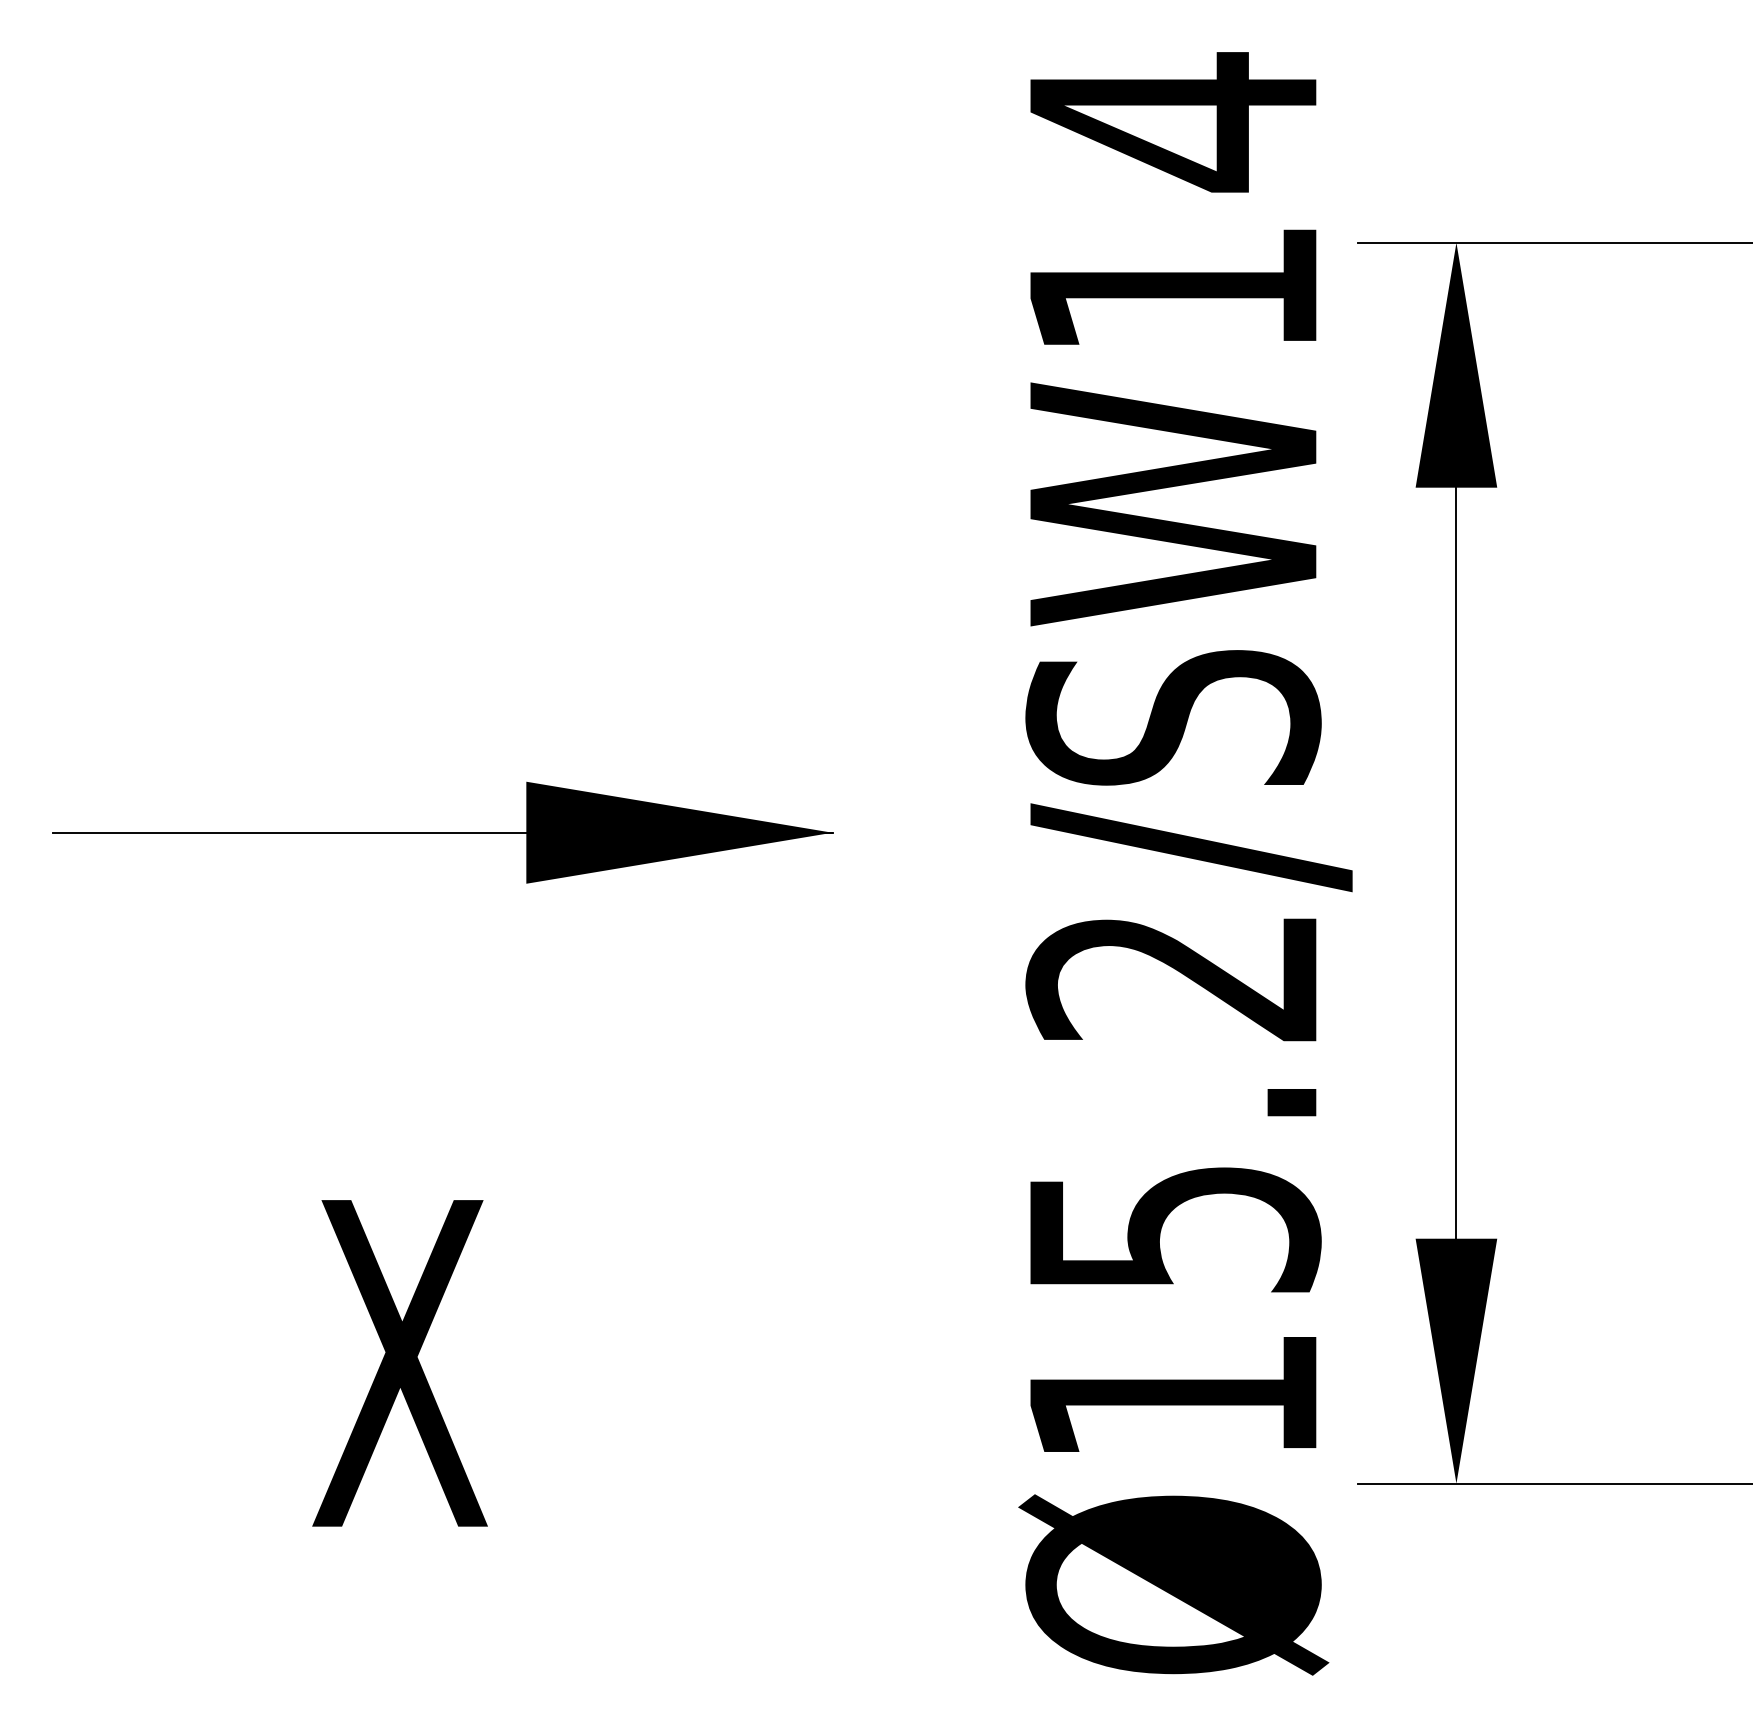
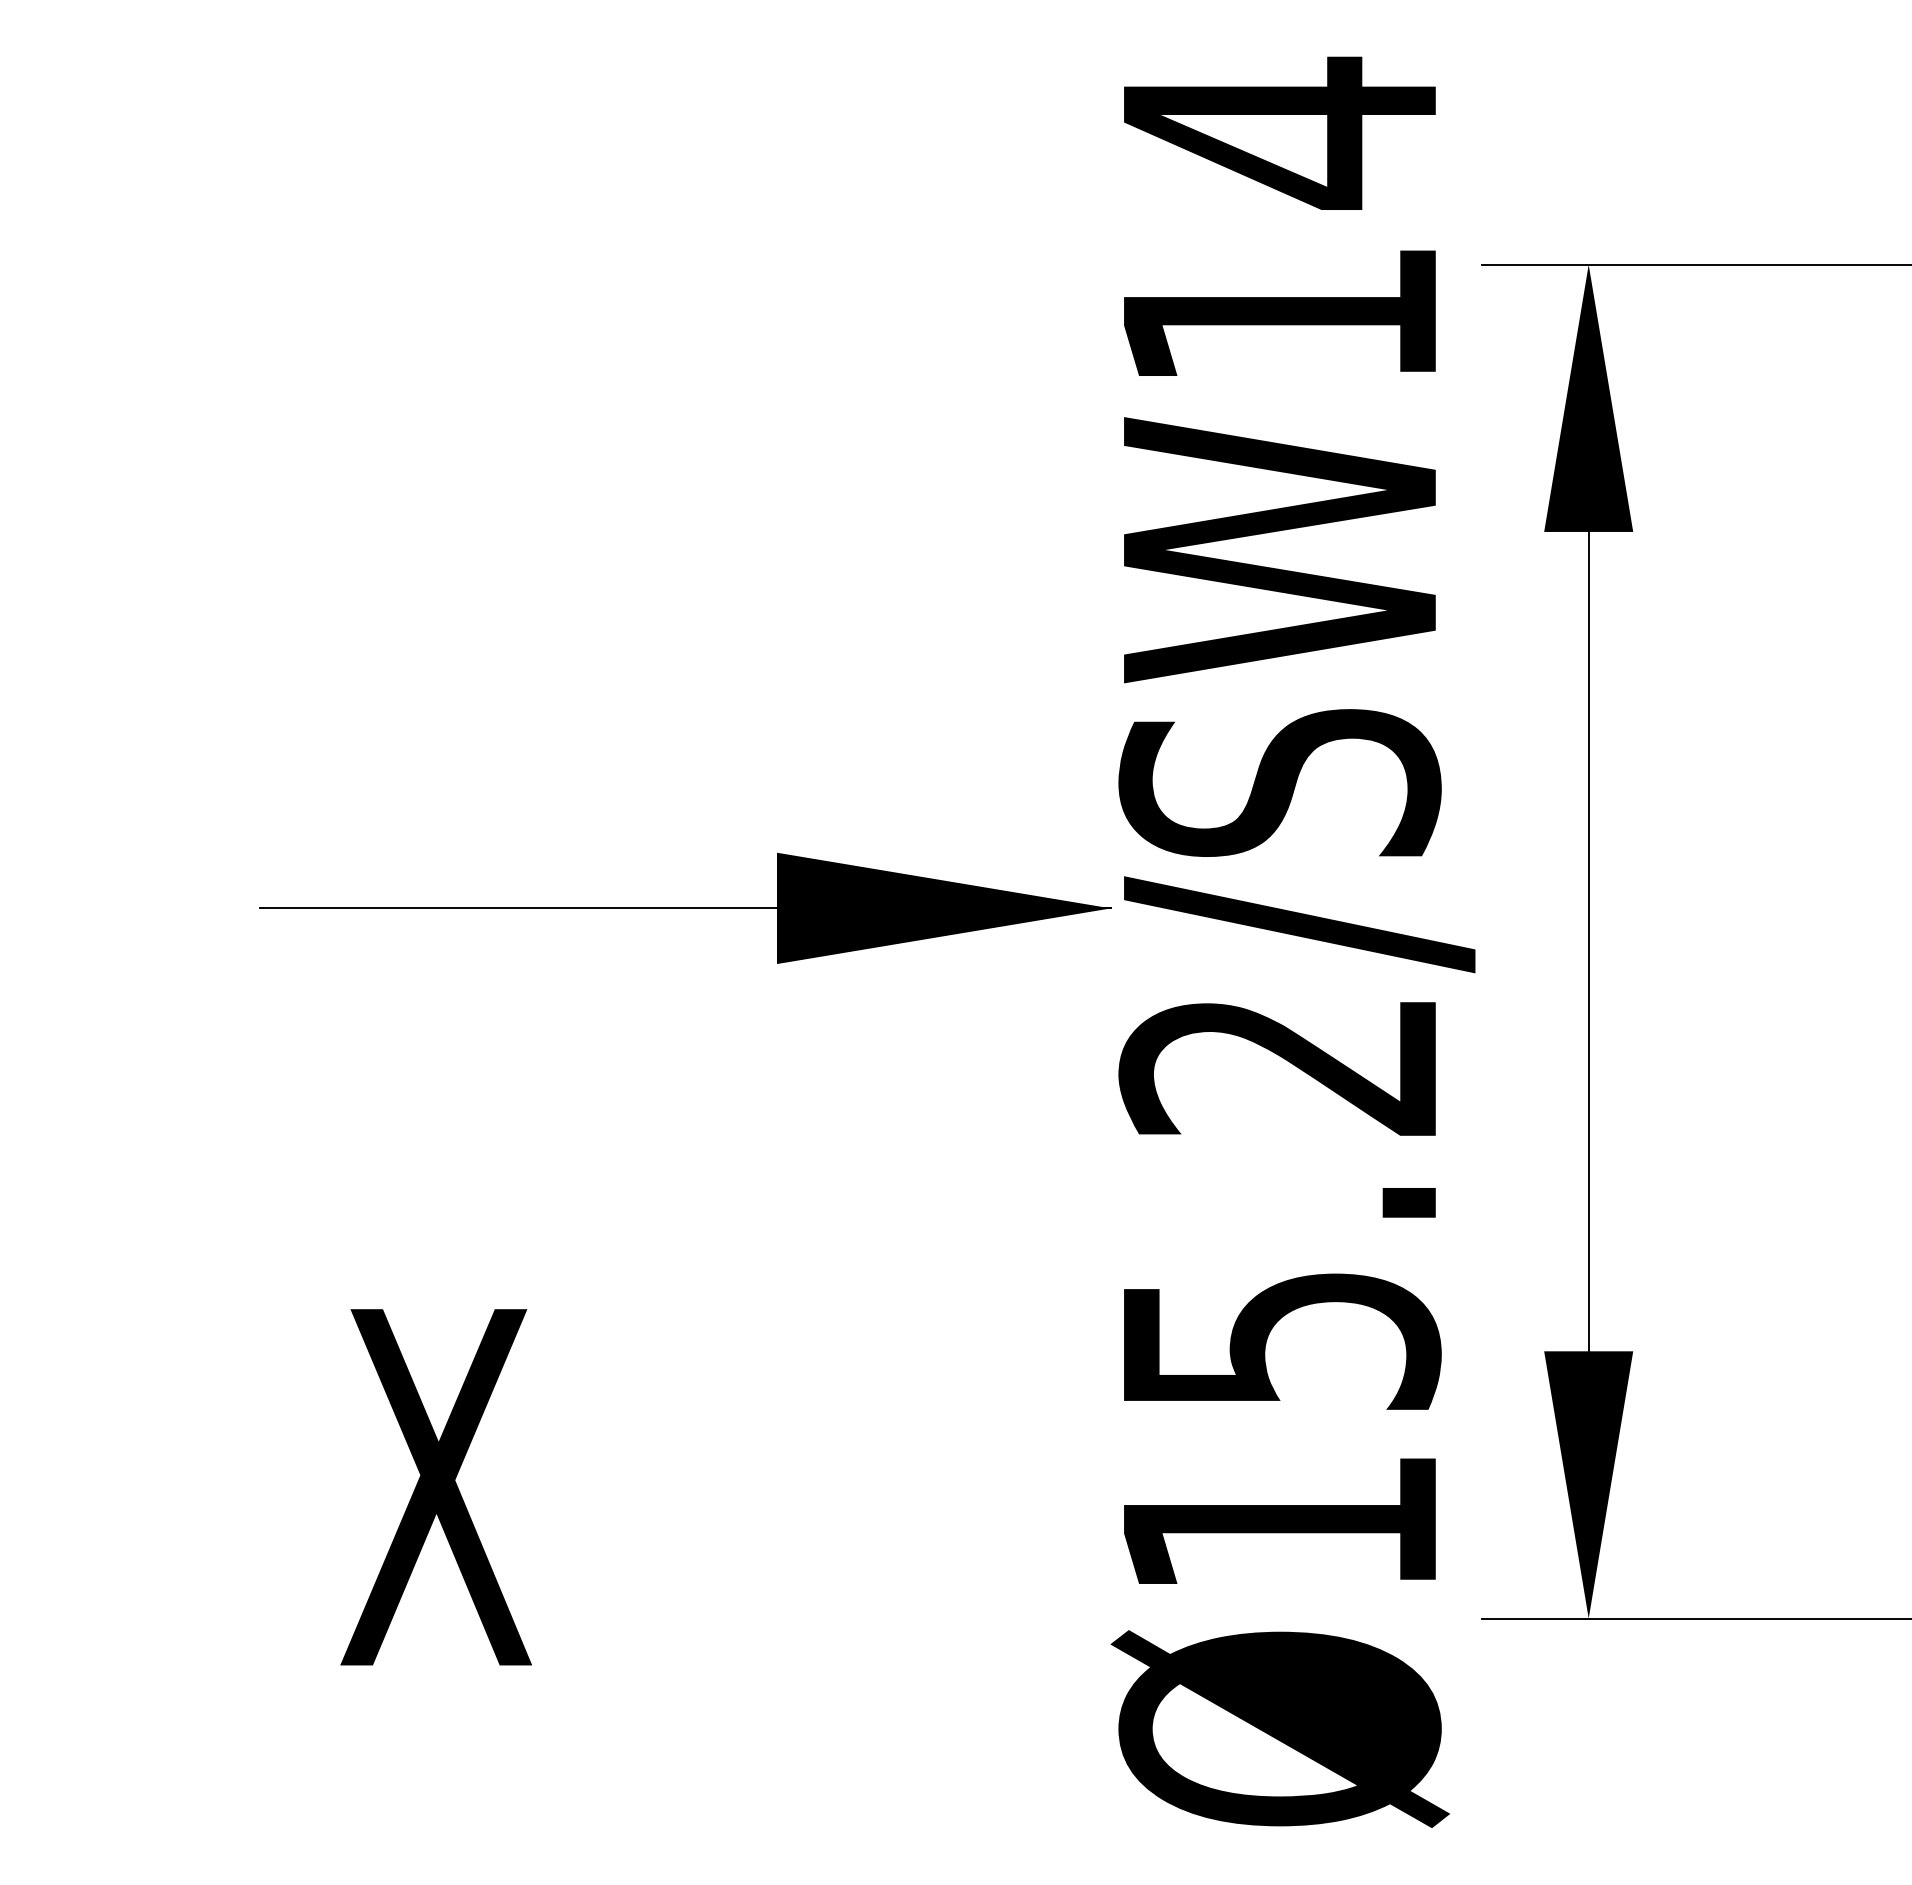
part: (442, 831) -> (685, 907), moved

